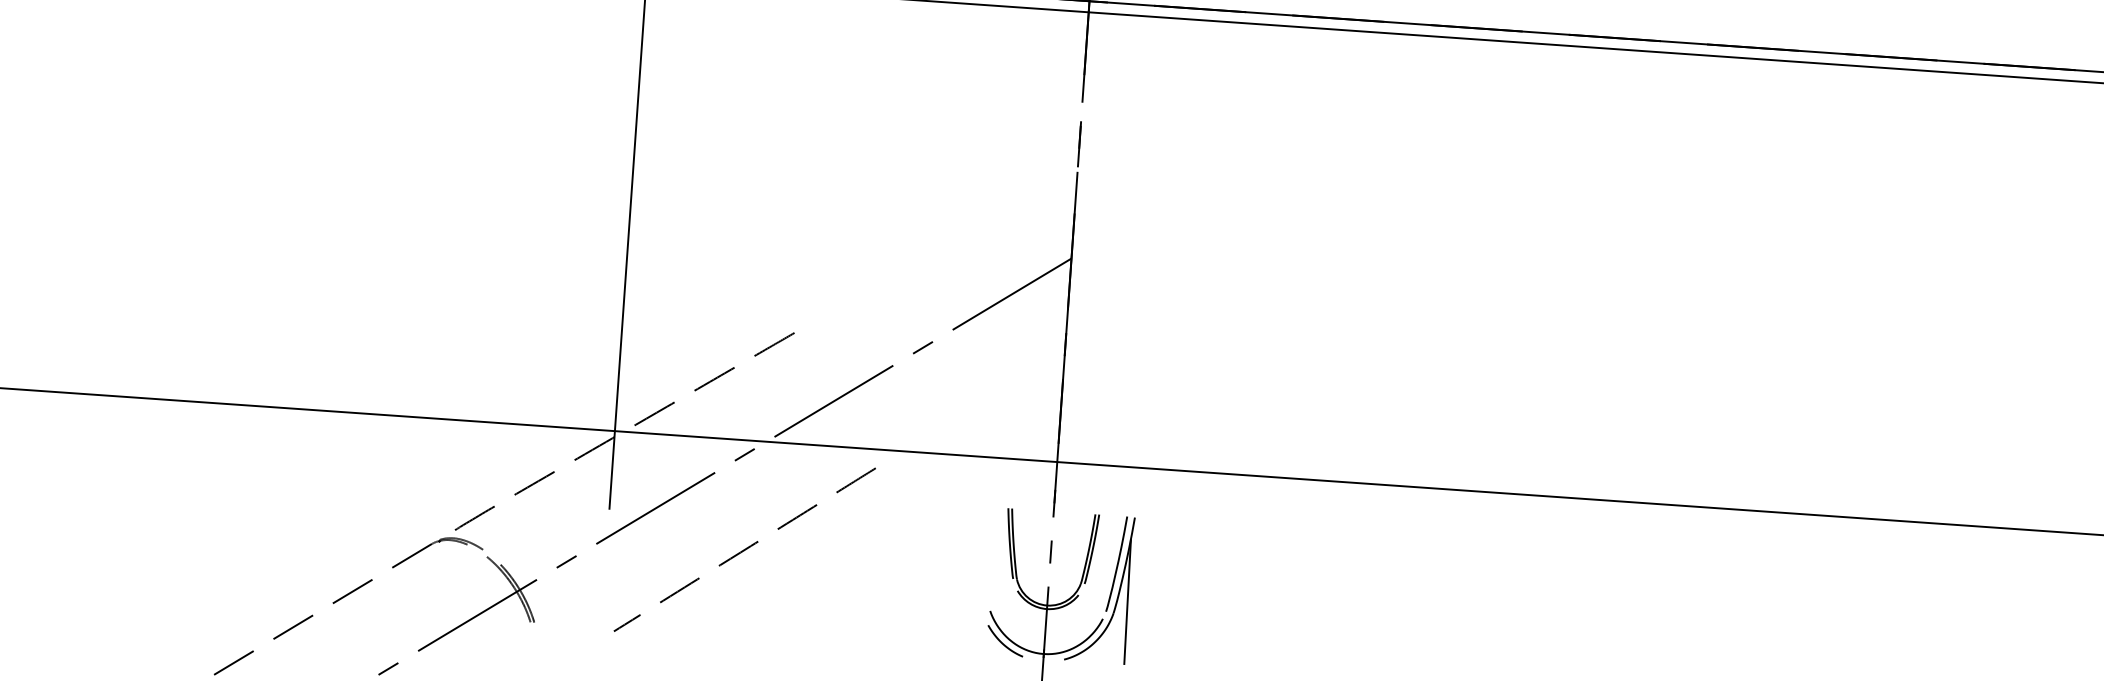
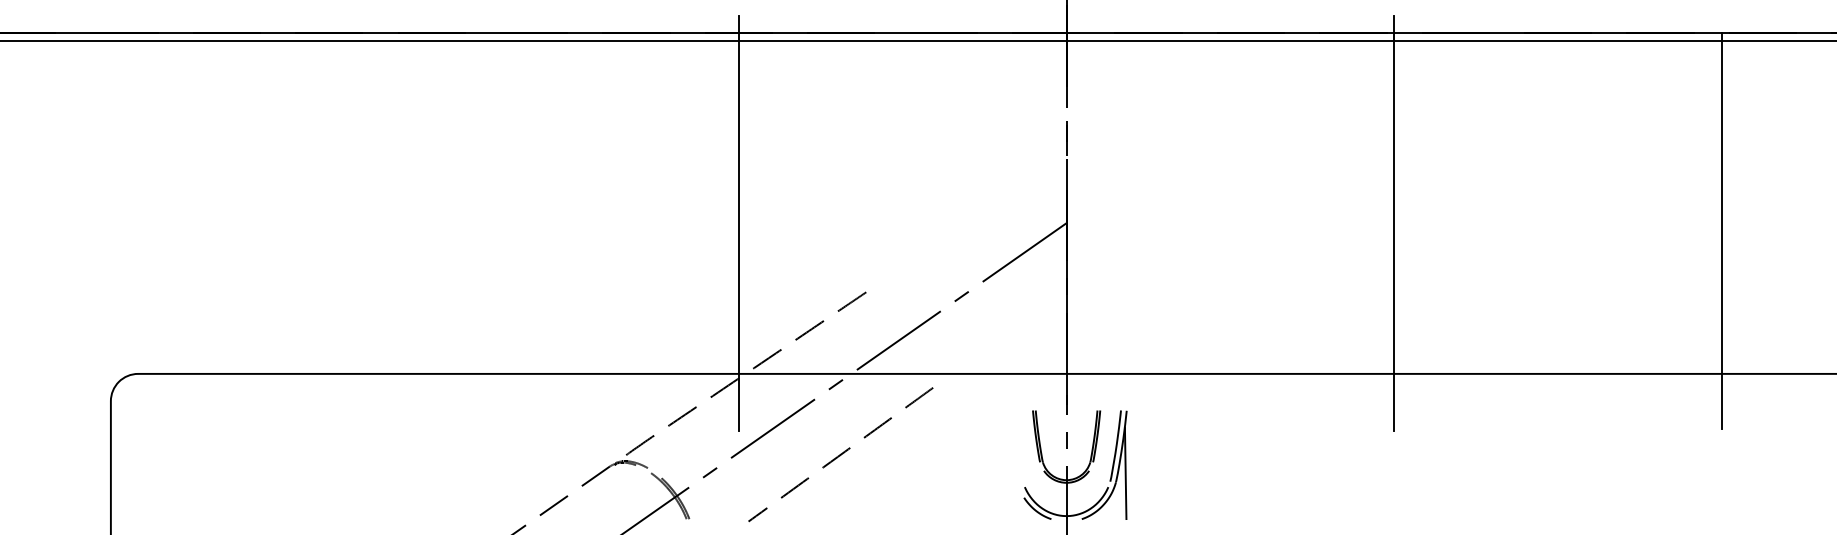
line: (1514, 289) -> (1394, 223), added
line: (1956, 330) -> (1722, 230), added

